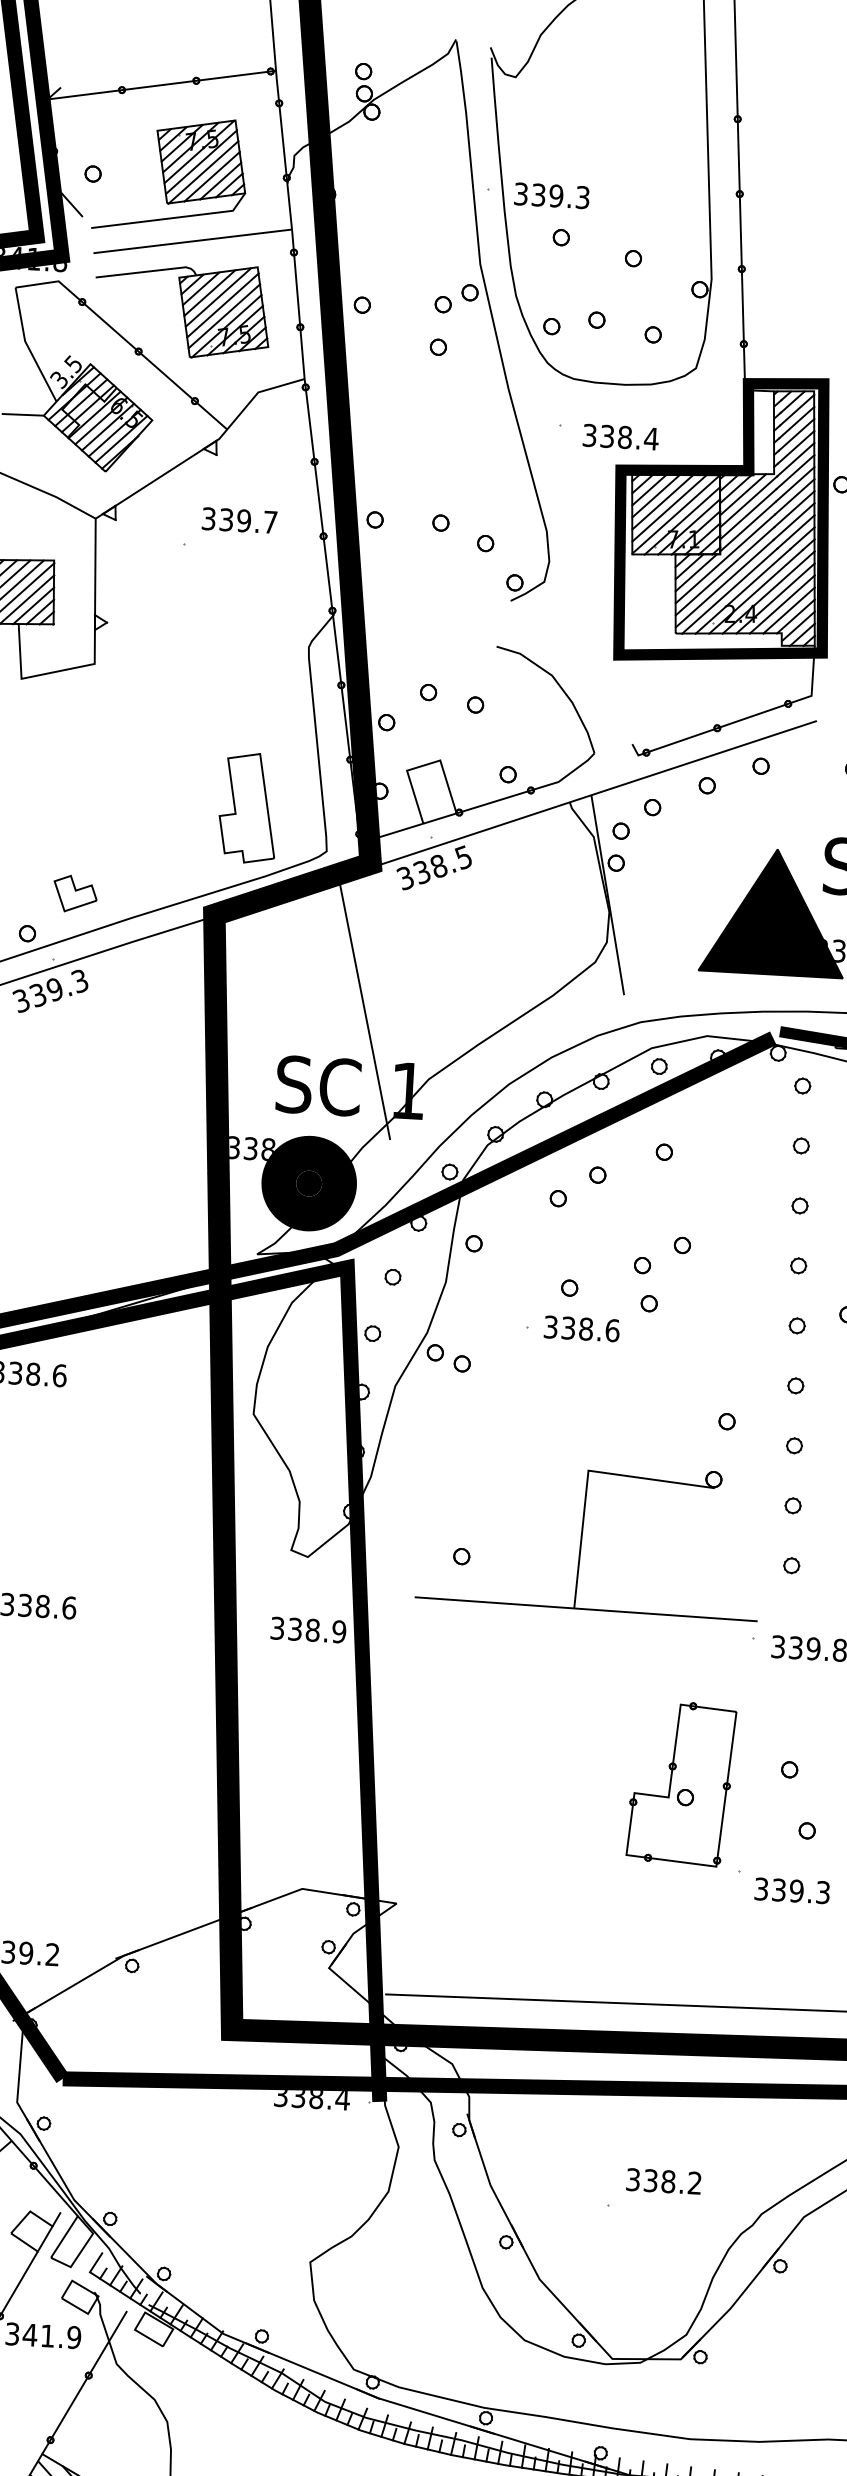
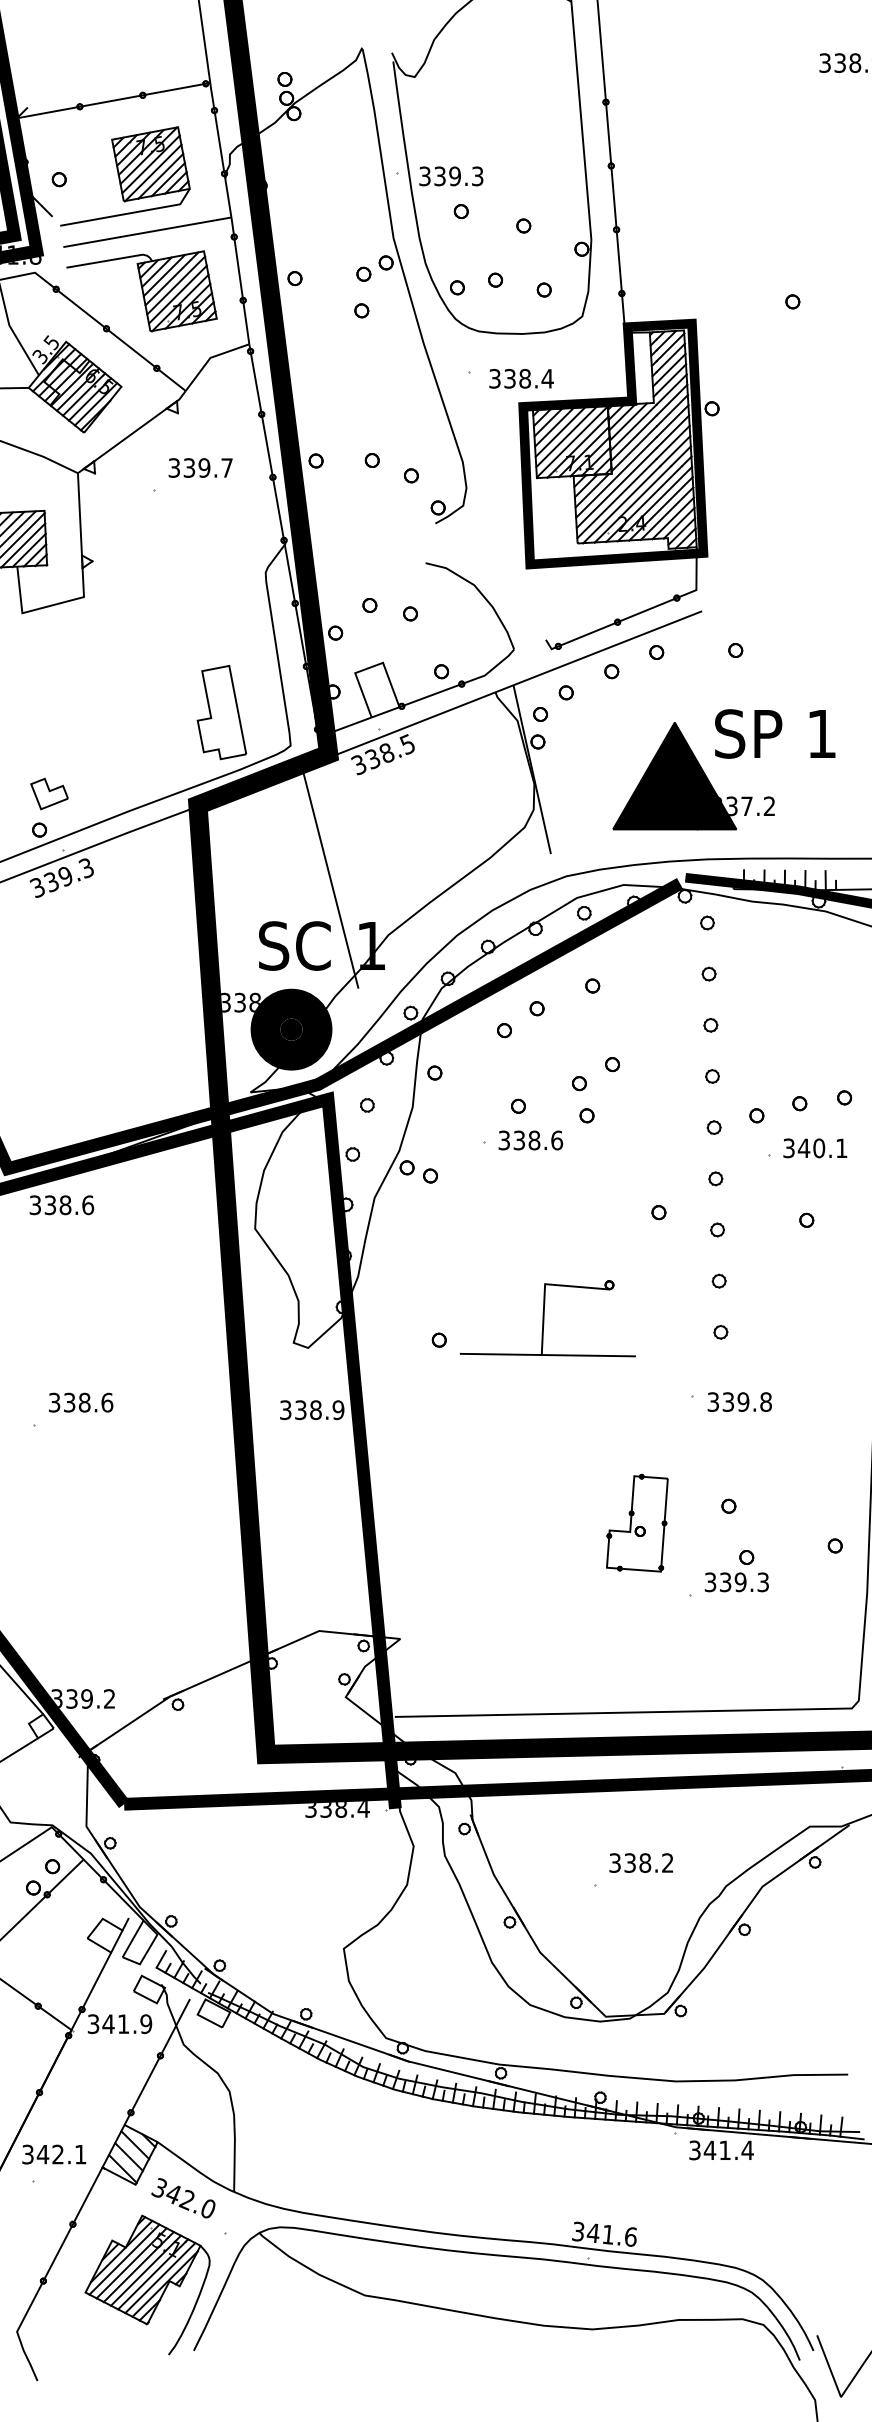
part: (75, 893) -> (49, 793), moved
part: (589, 1538) -> (547, 1318), size x0.6
part: (681, 1783) -> (637, 1523), size x0.7
text: (791, 1891) -> (736, 1582), moved

